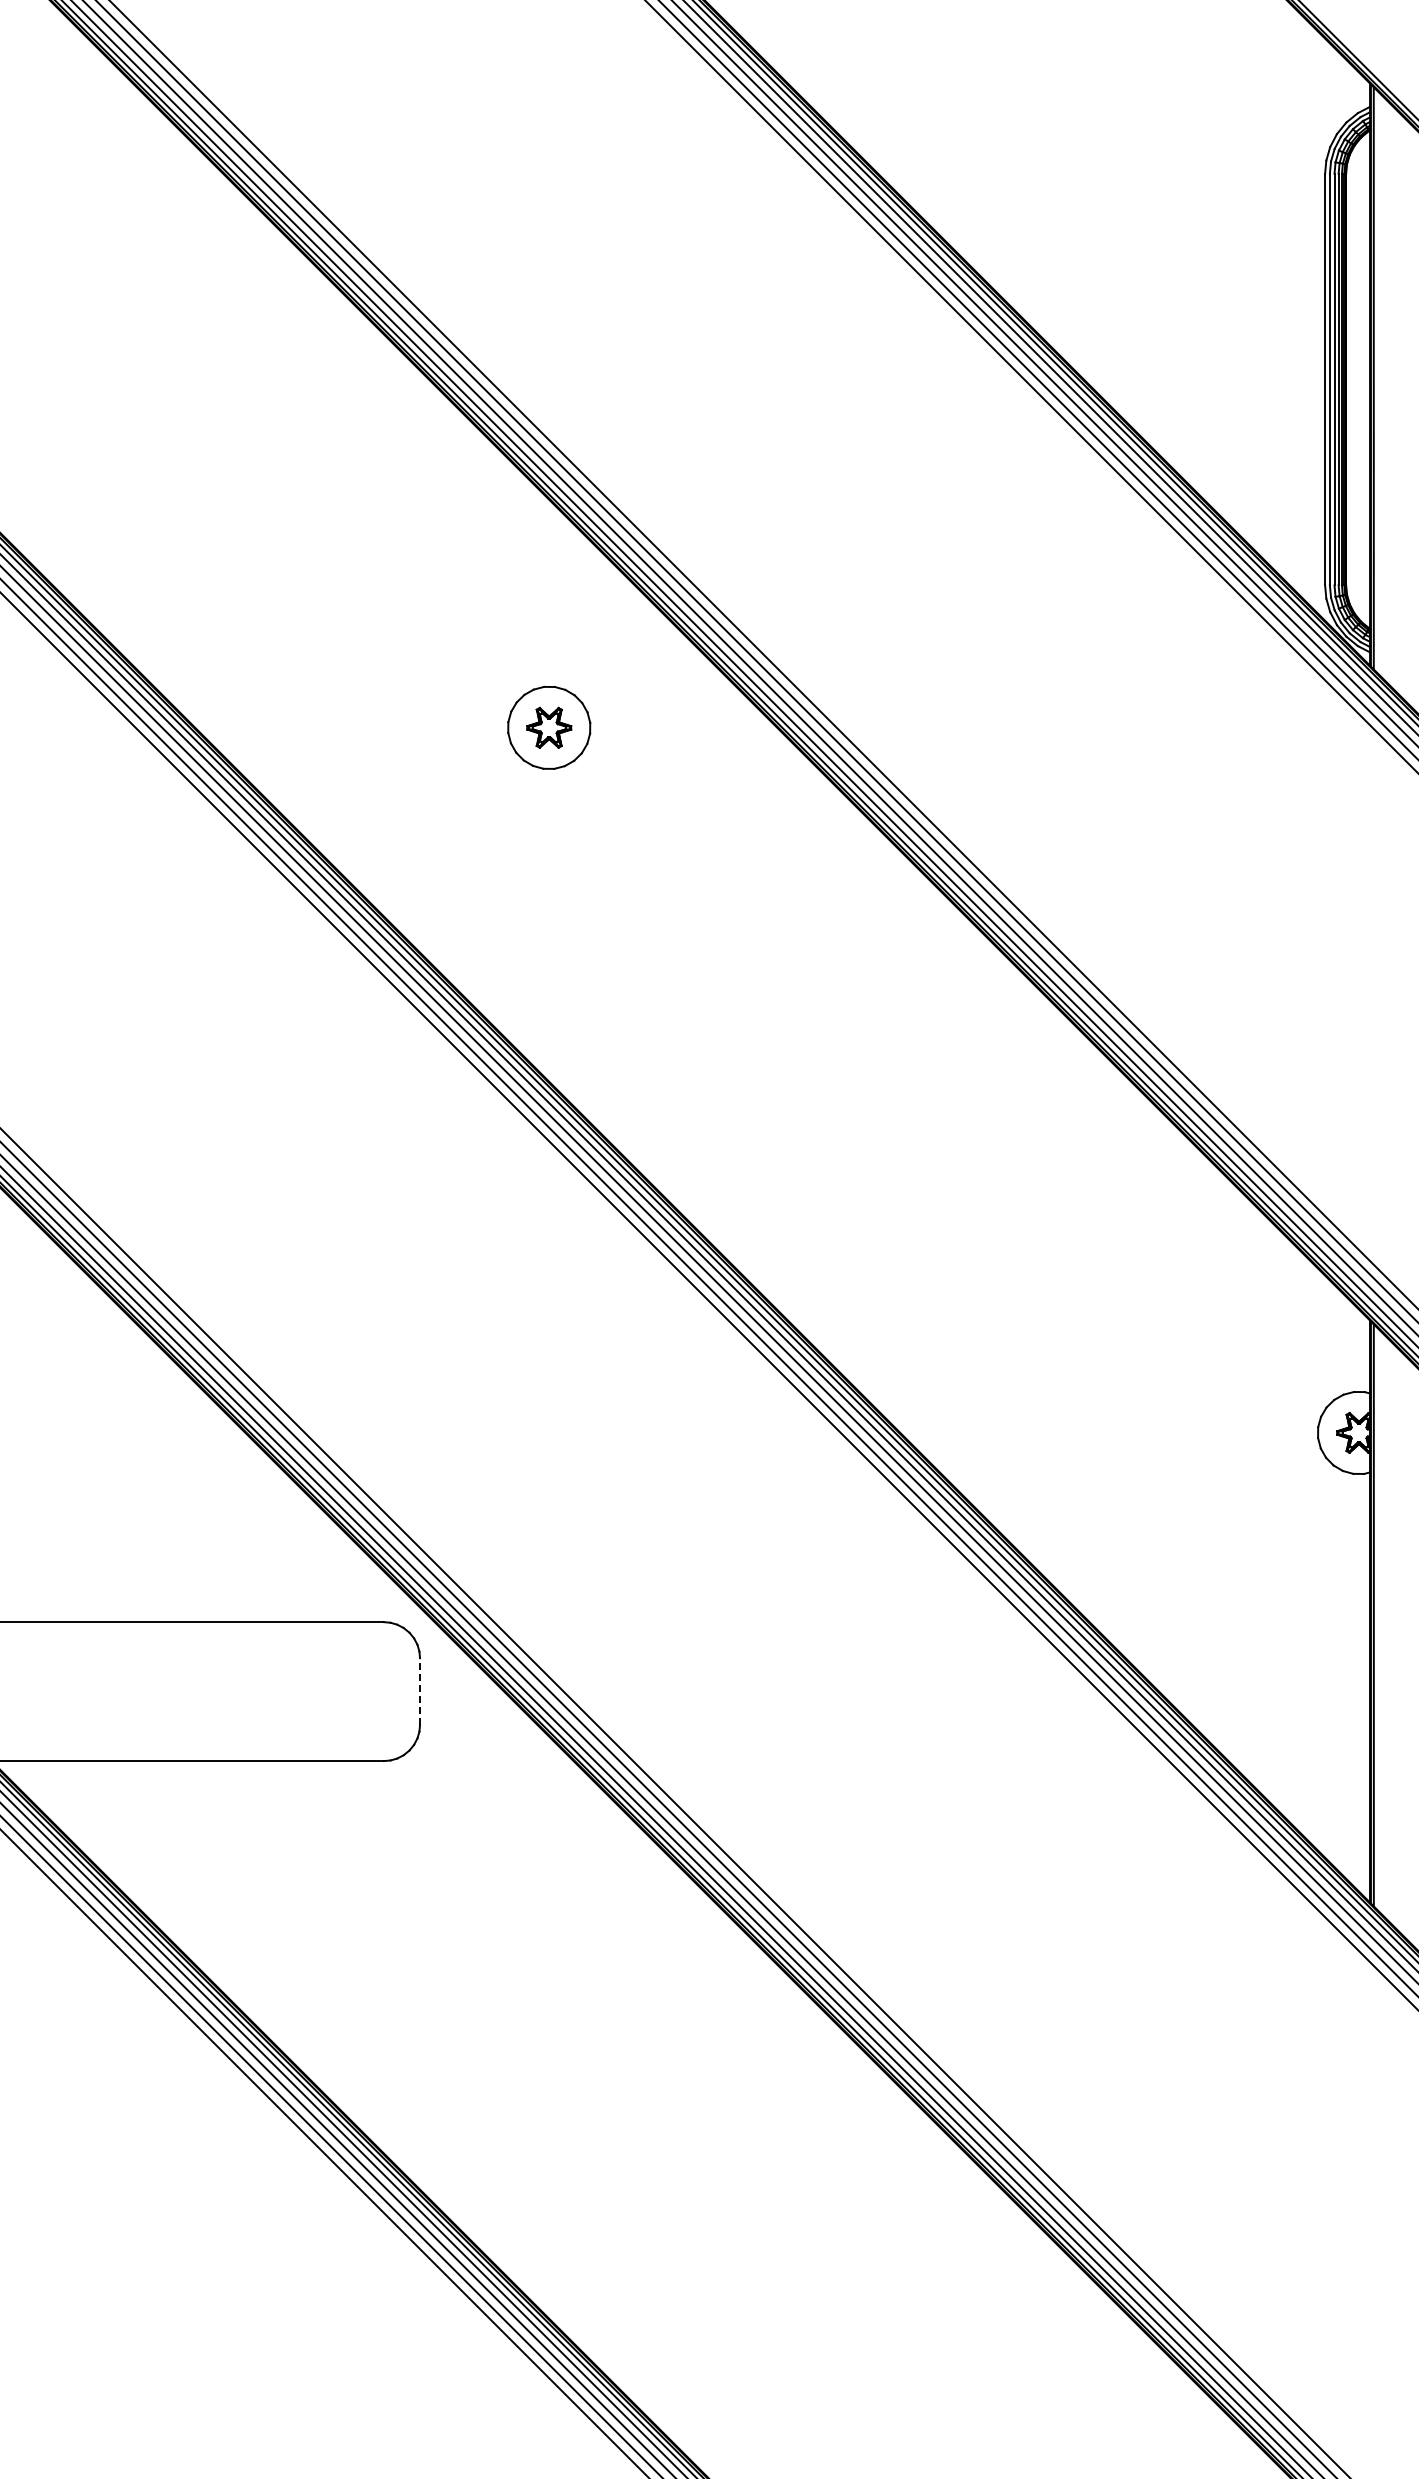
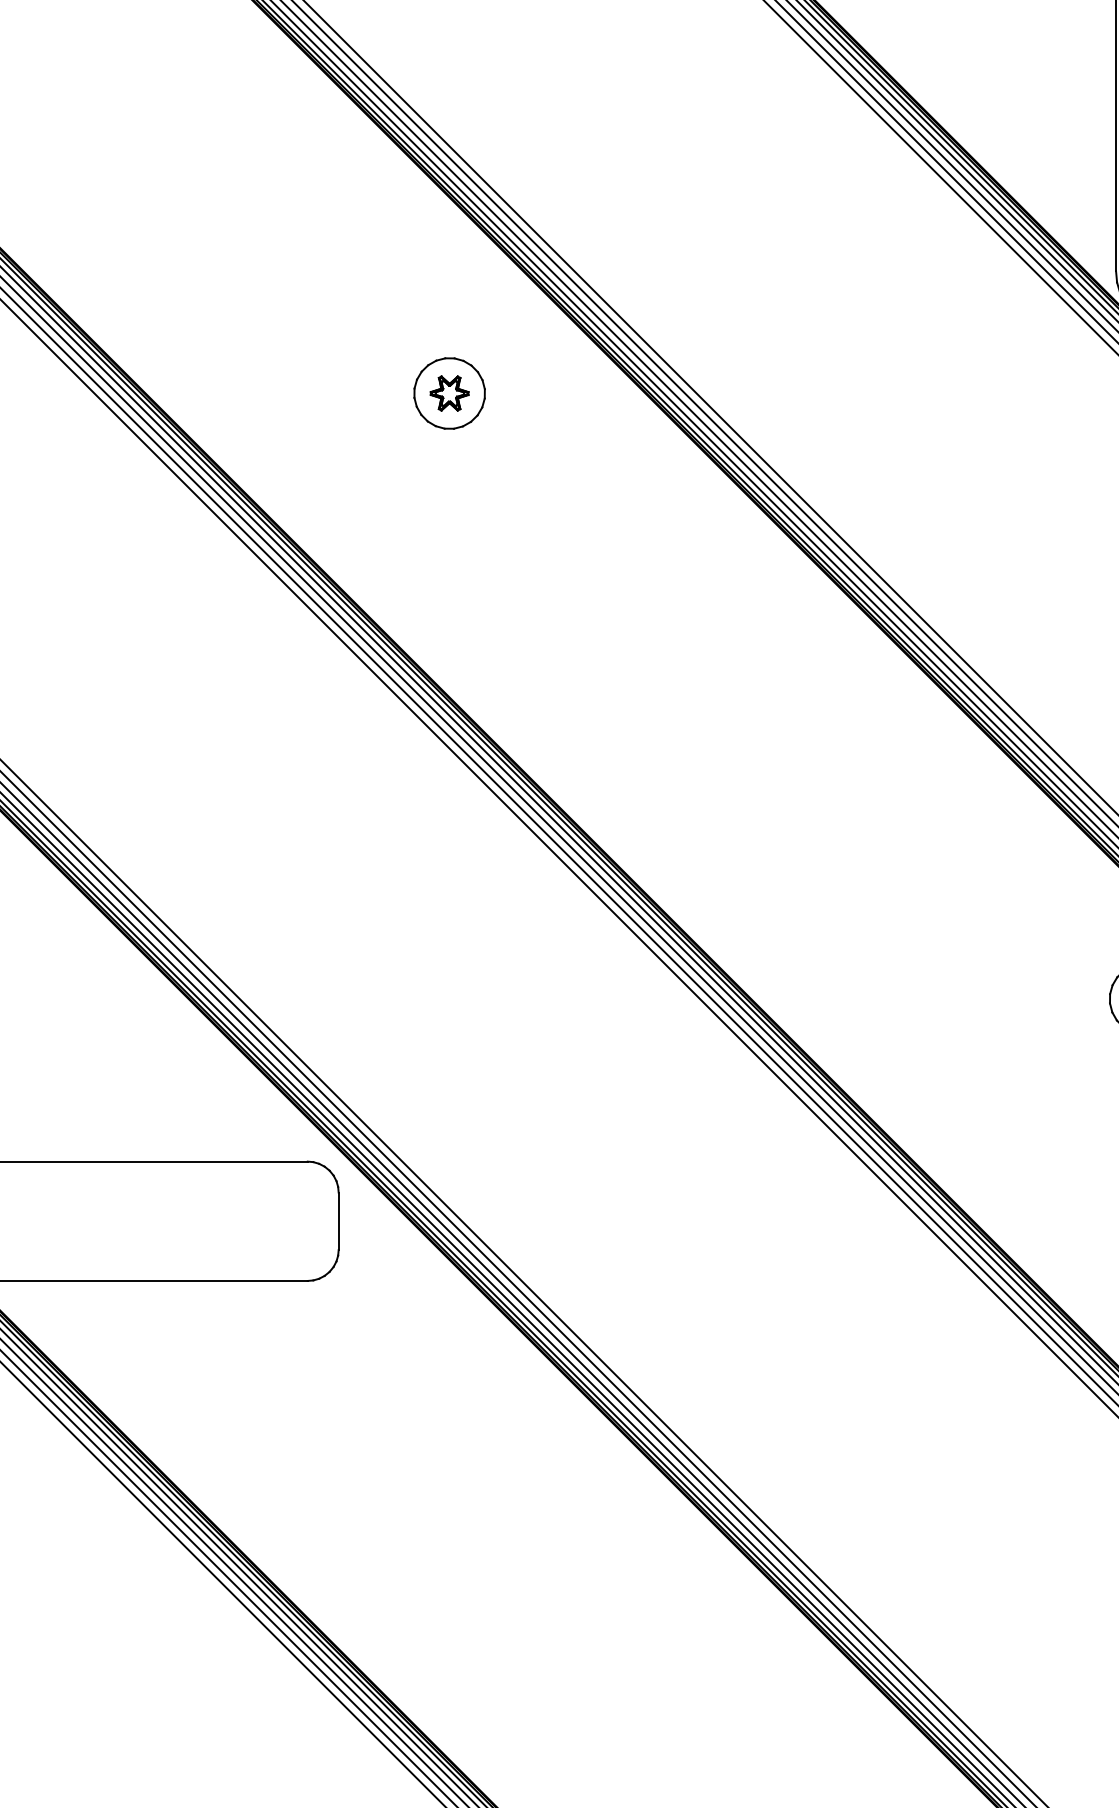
line: (420, 1691) -> (339, 1221), dashed -> solid

